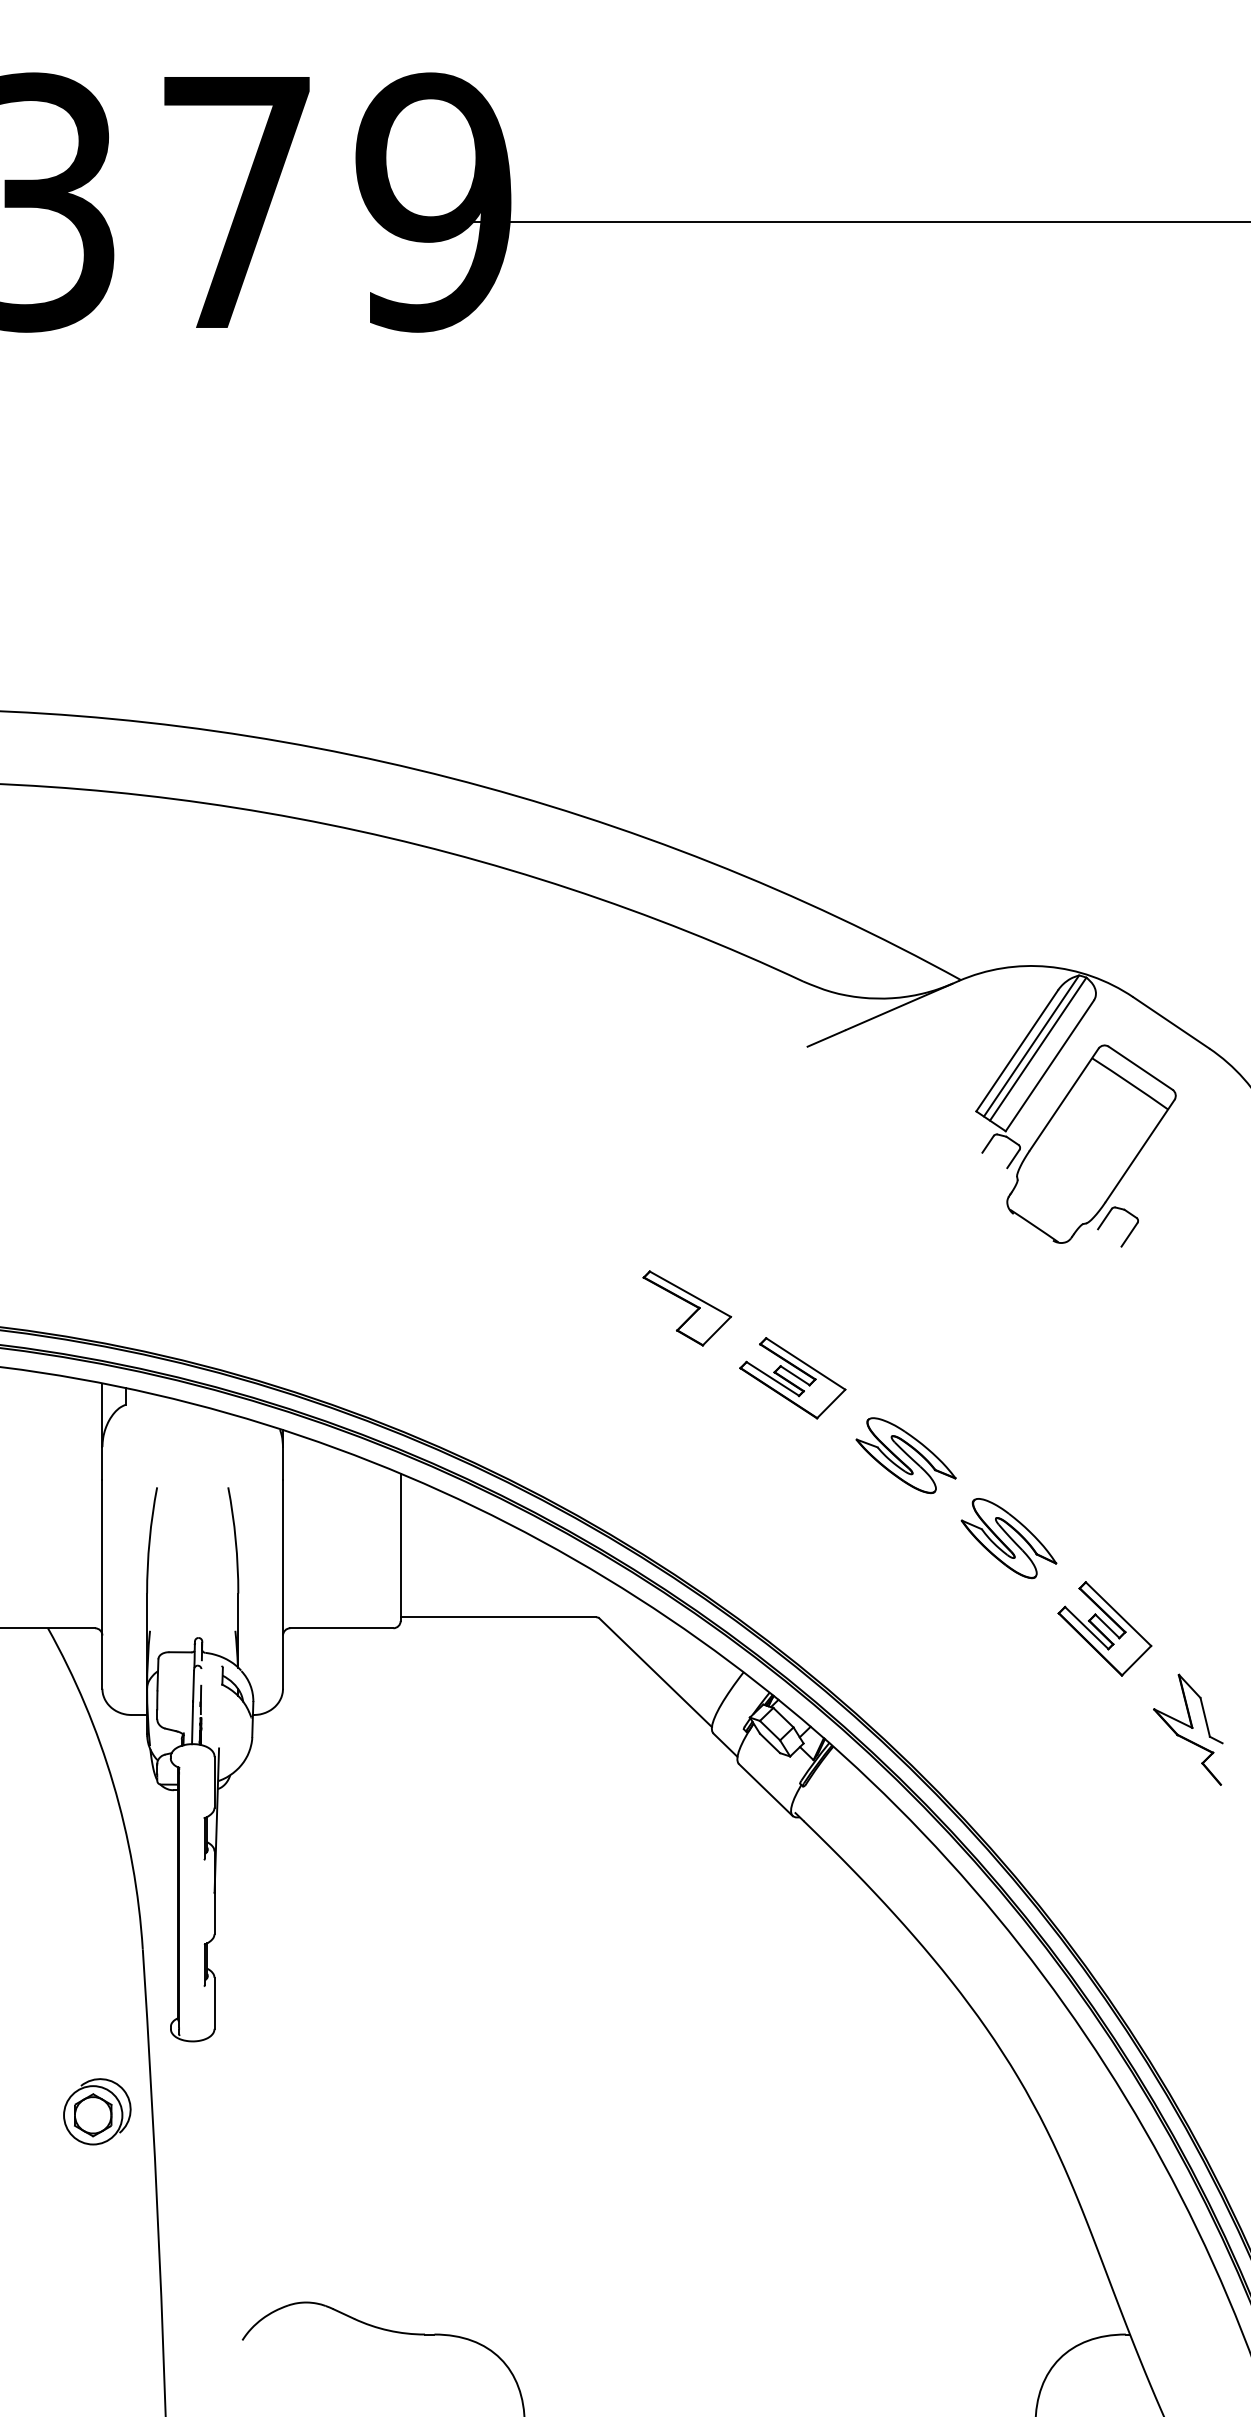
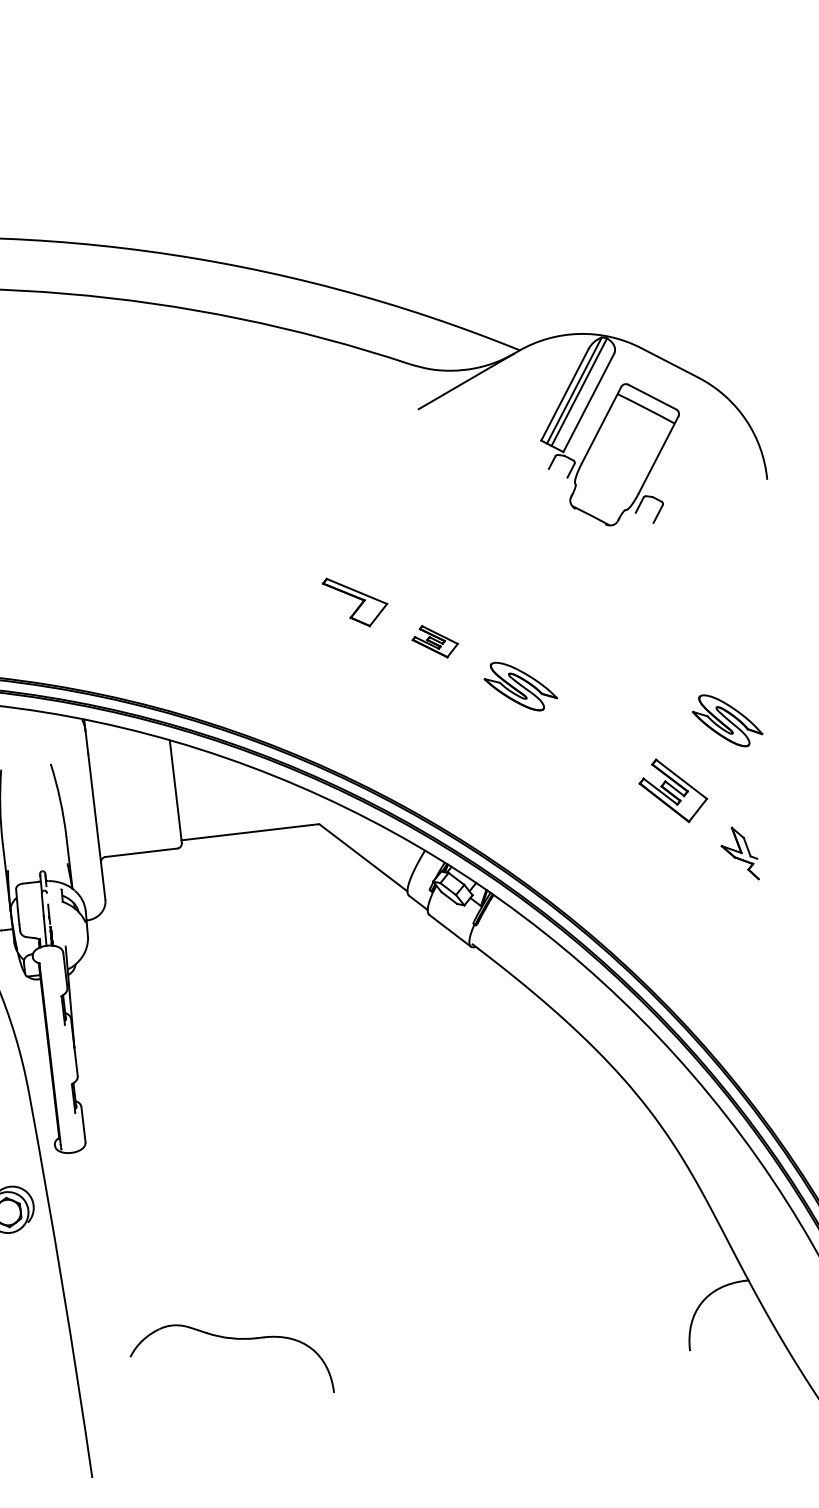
part: (792, 1378) -> (435, 641), size x0.6
part: (1008, 1538) -> (726, 720), moved
part: (1188, 1729) -> (739, 854), size x0.7

